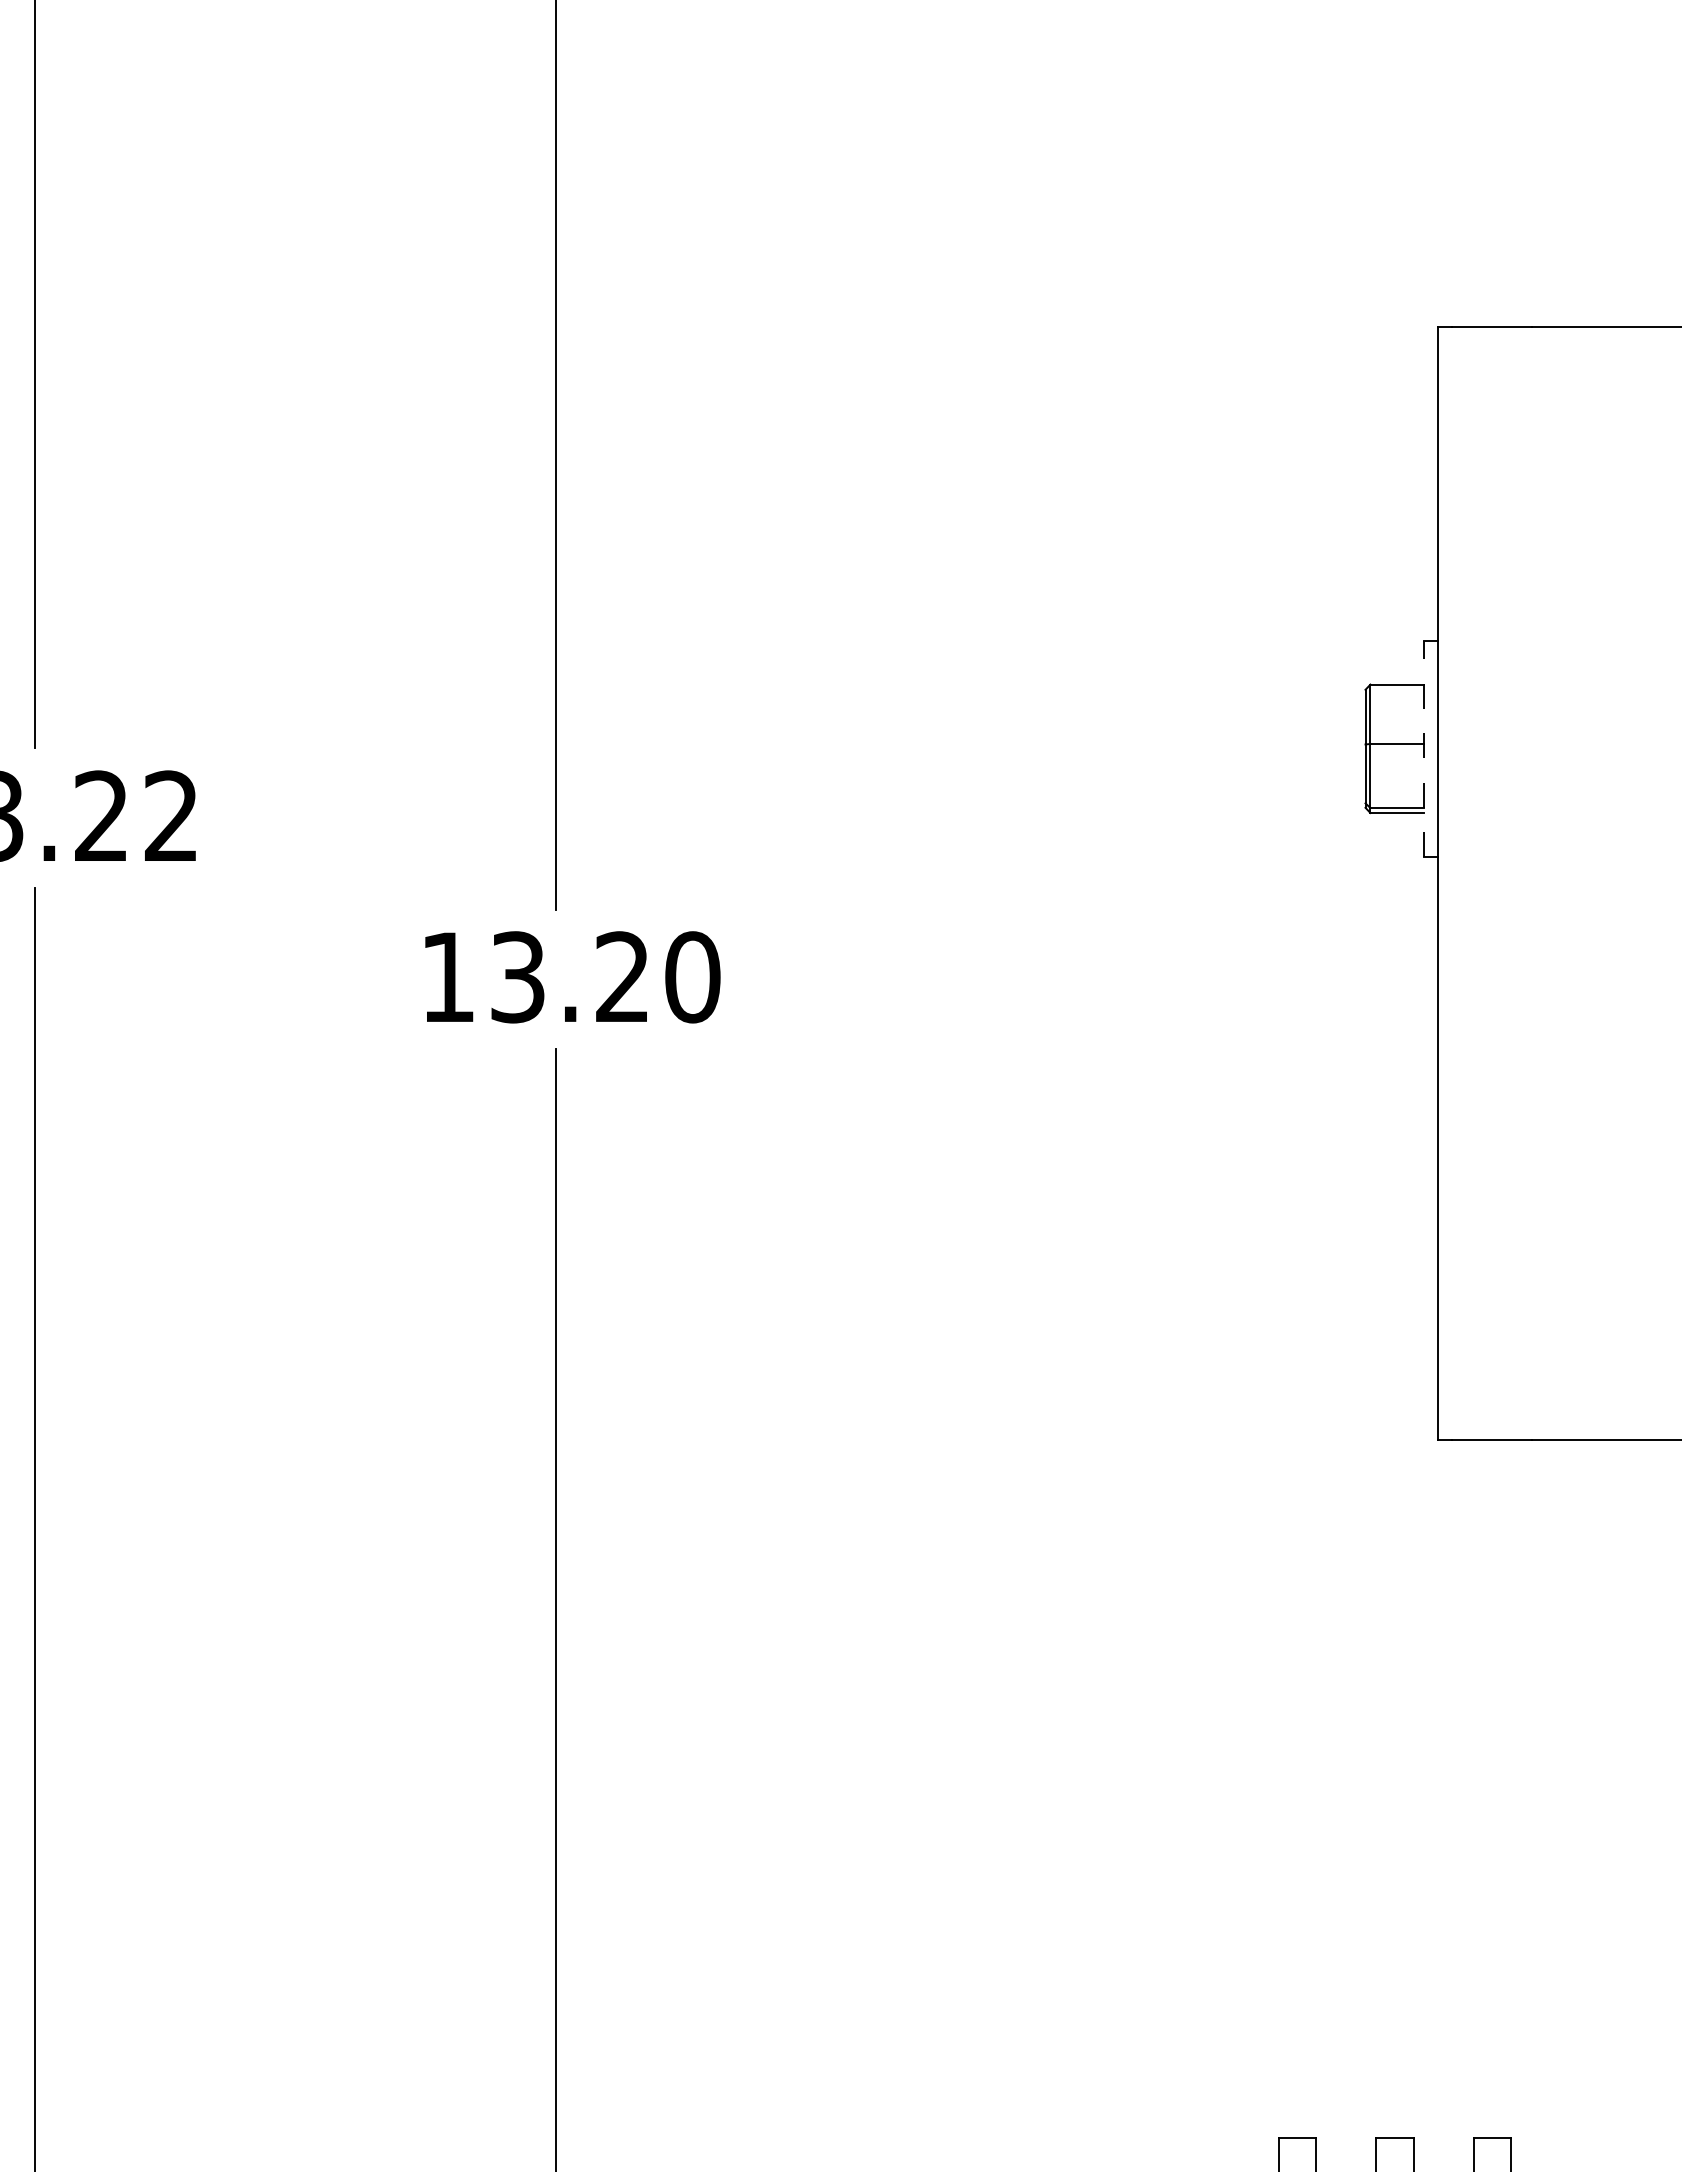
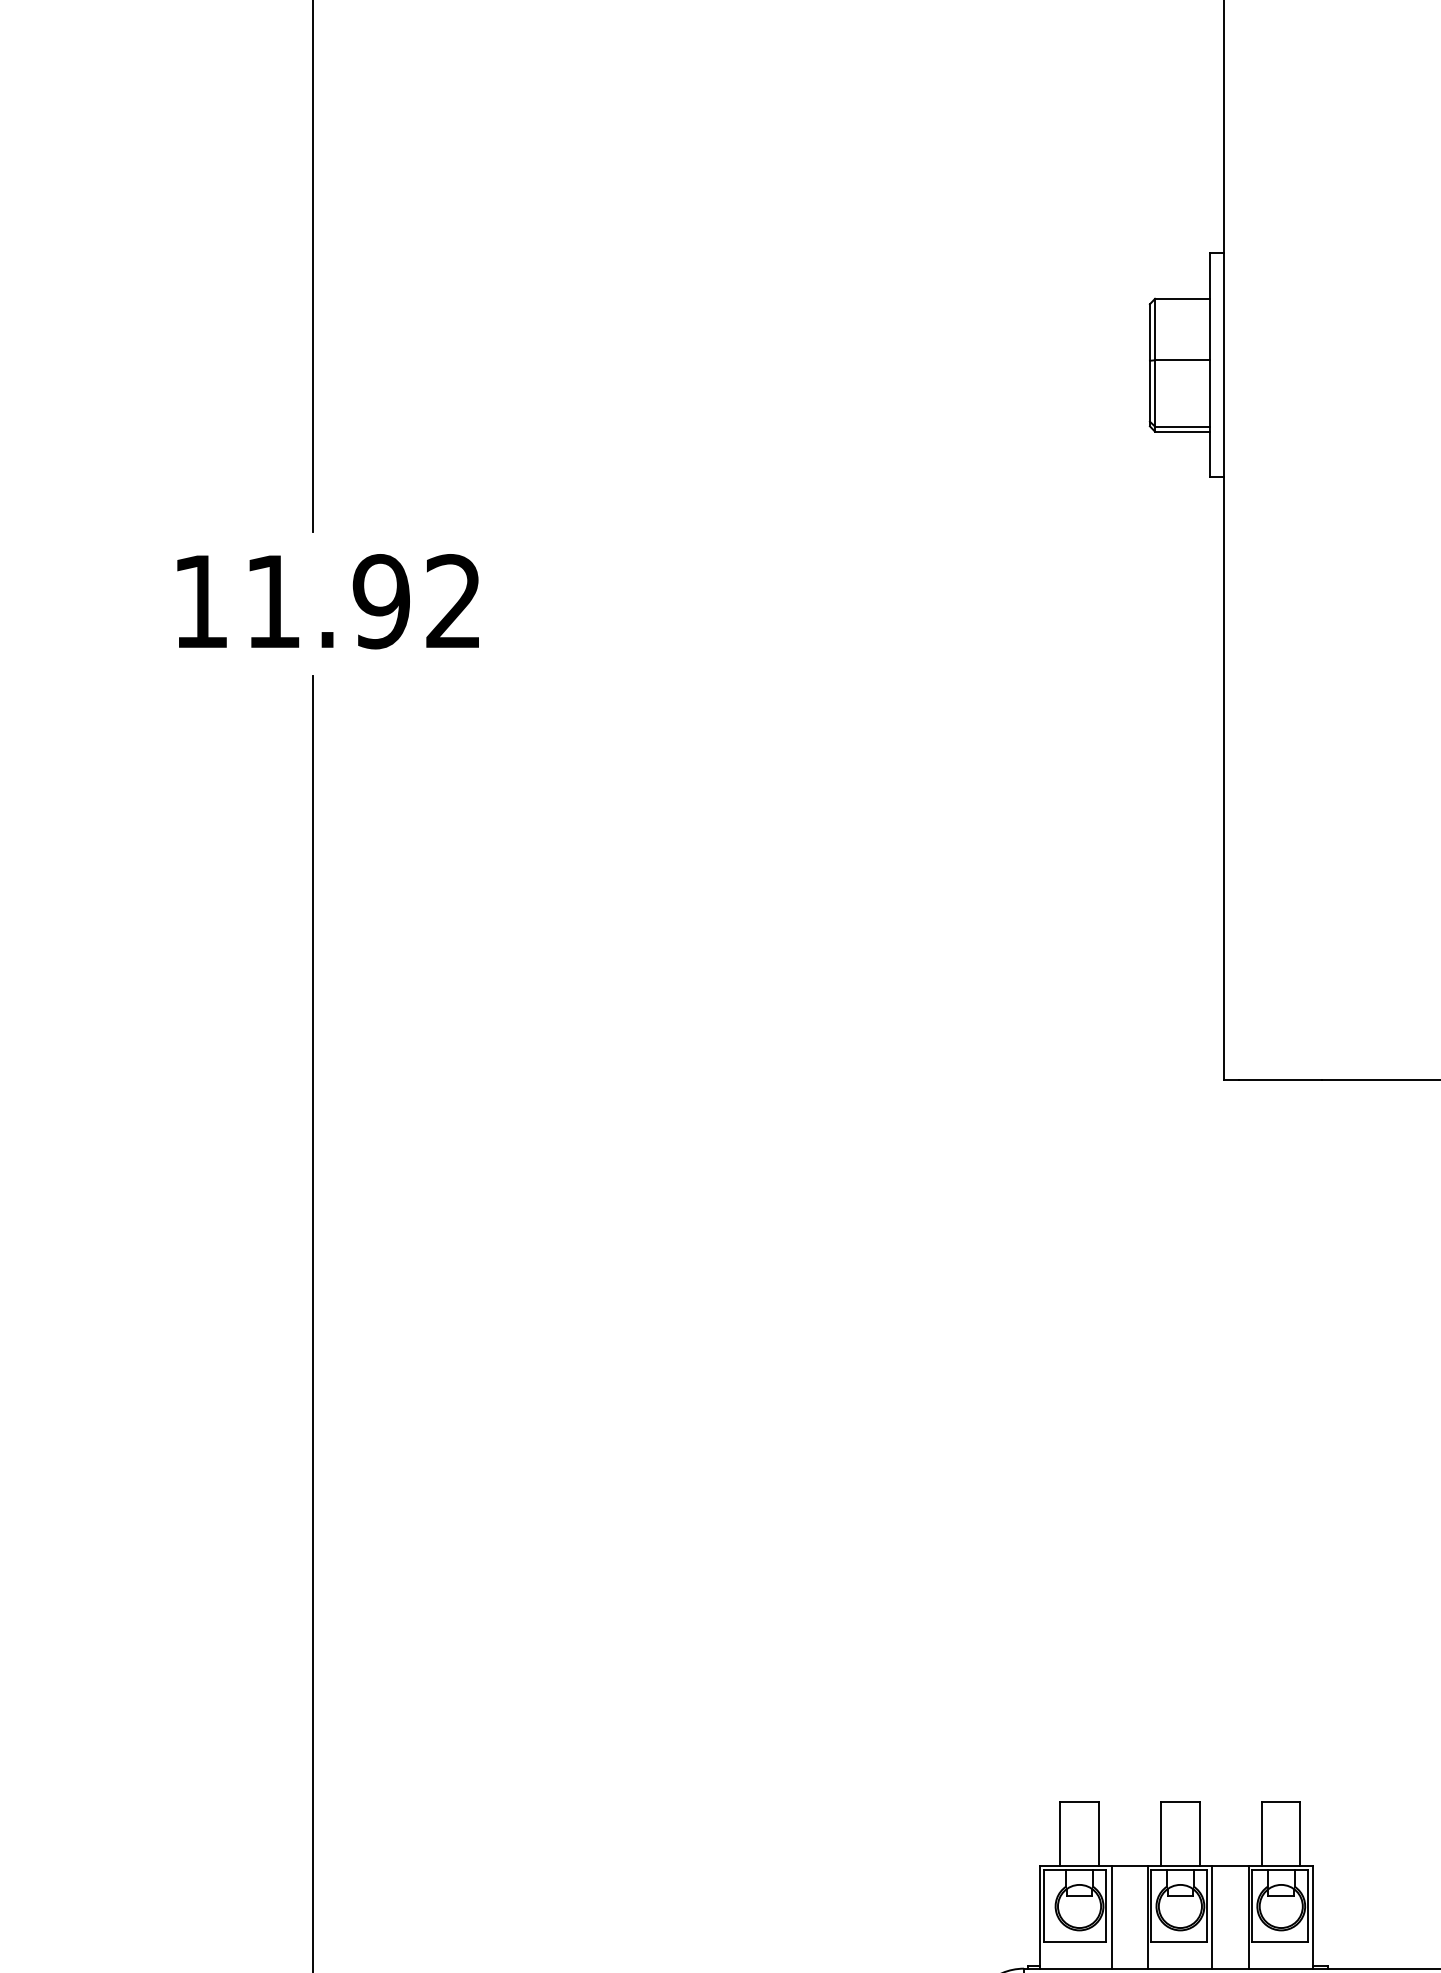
line: (1423, 748) -> (1209, 364), dashed -> solid
text: (605, 977) -> (363, 601), 13.20 -> 11.92

